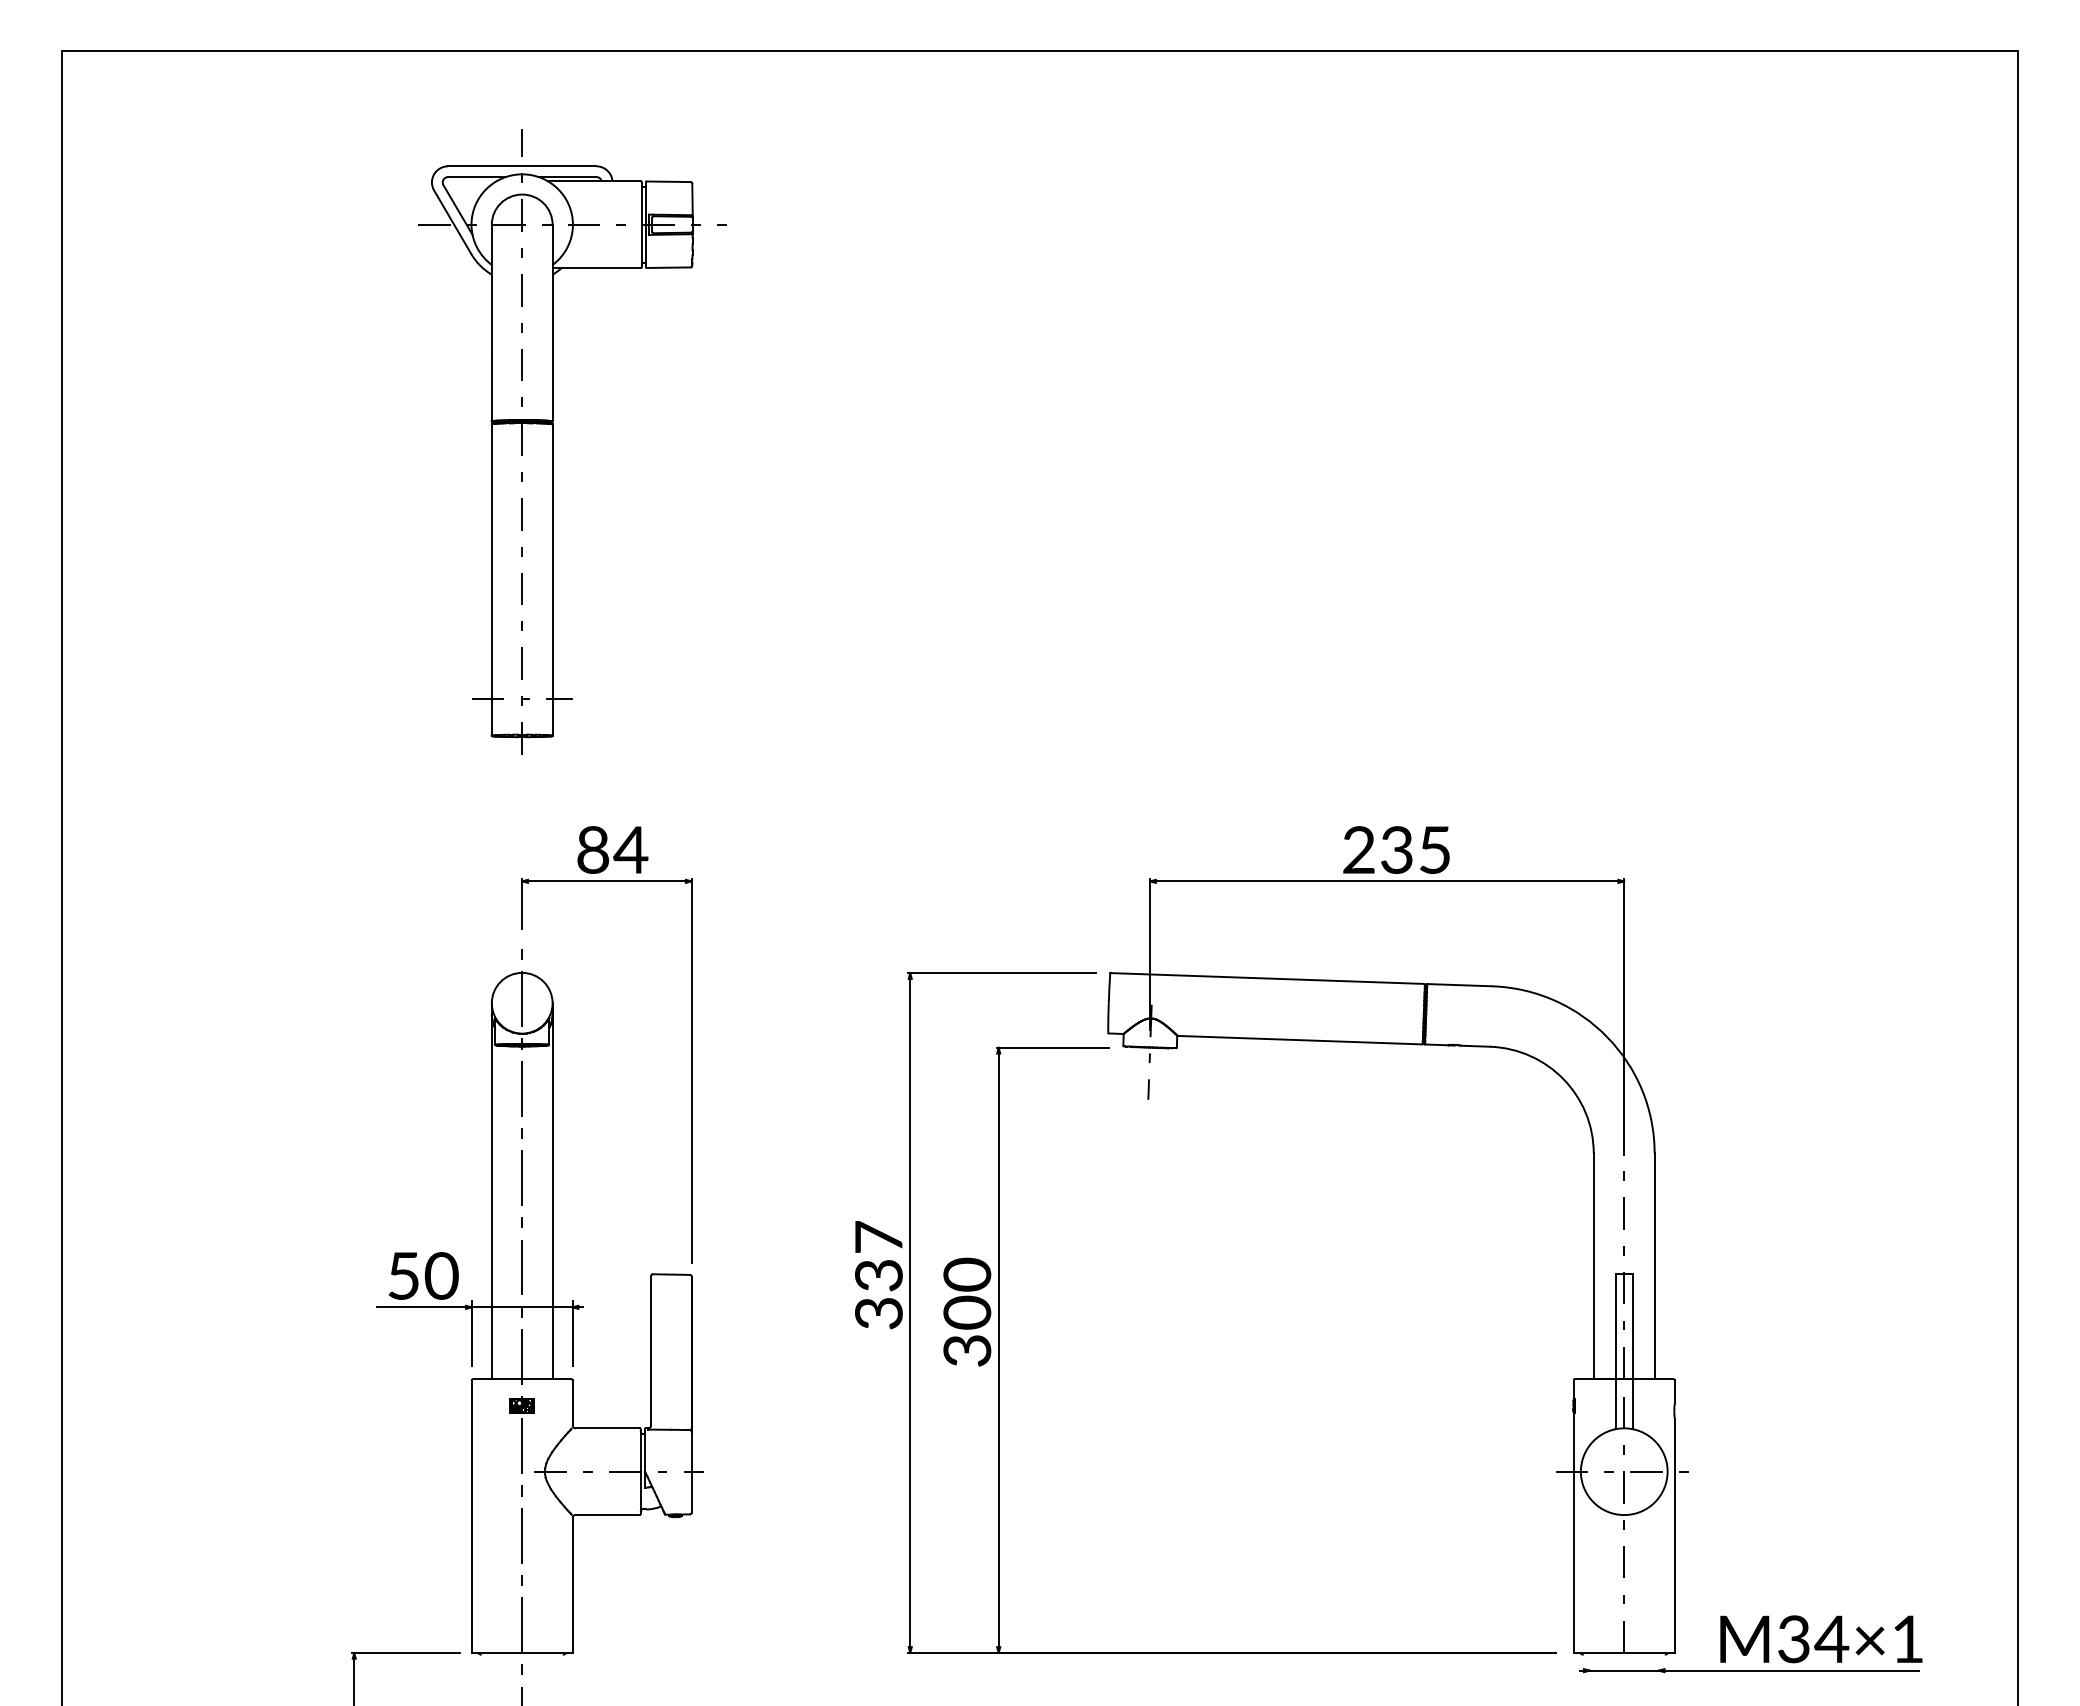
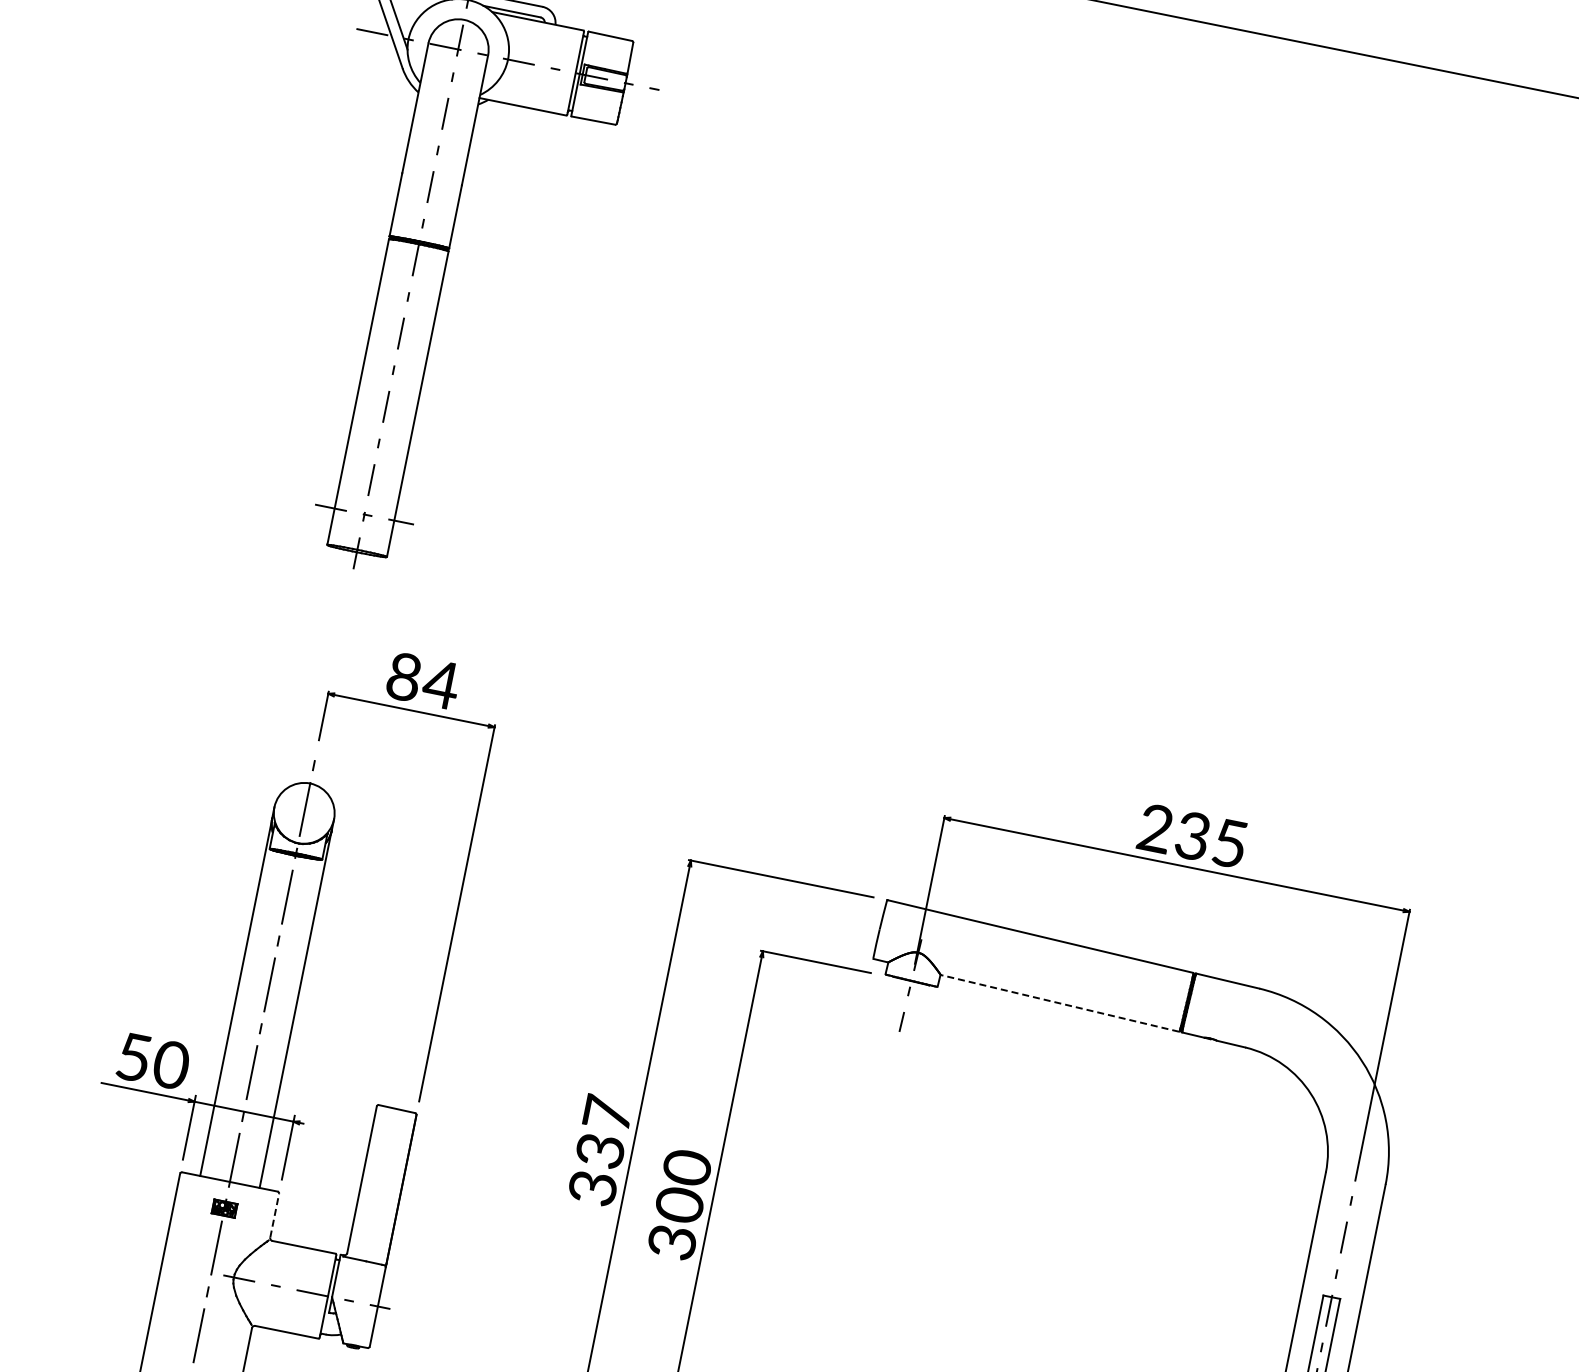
line: (1299, 1040) -> (1059, 1003), solid -> dashed
line: (572, 1402) -> (274, 1215), solid -> dashed

